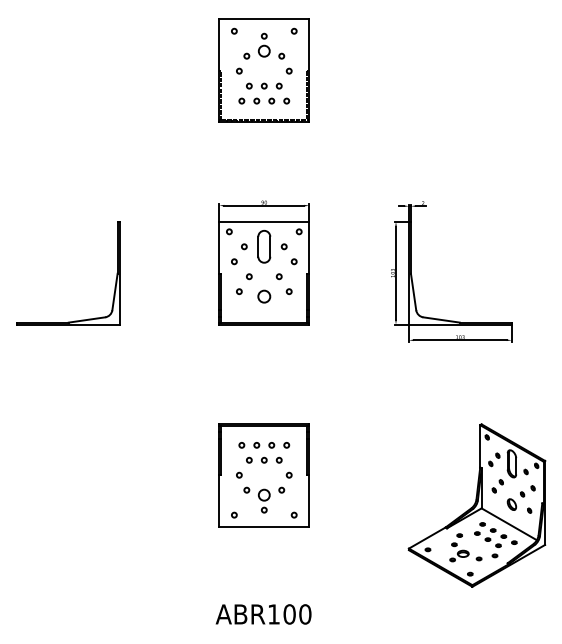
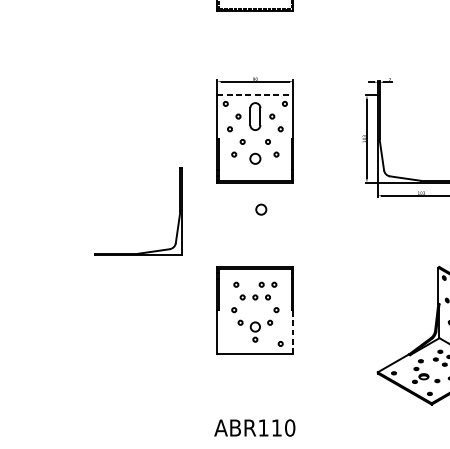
line: (264, 221) -> (255, 95), solid -> dashed
part: (115, 279) -> (178, 217), moved
circle: (271, 356) -> (261, 209), added
circle: (256, 445) -> (248, 284), removed
line: (309, 501) -> (293, 332), solid -> dashed
circle: (234, 514) -> (230, 343), removed
text: (289, 614) -> (276, 428), ABR100 -> ABR110

